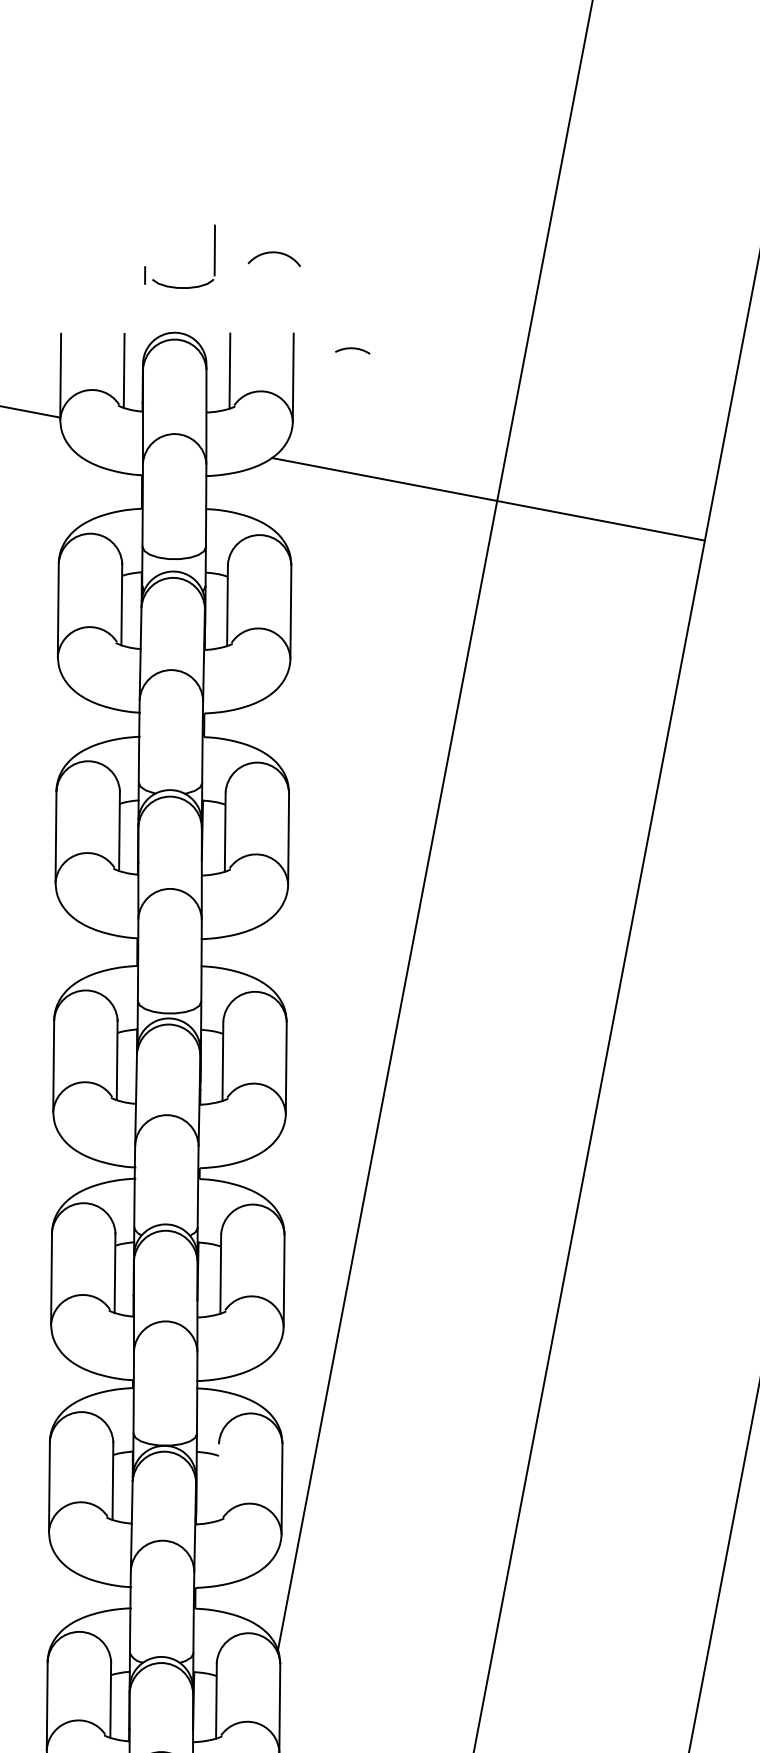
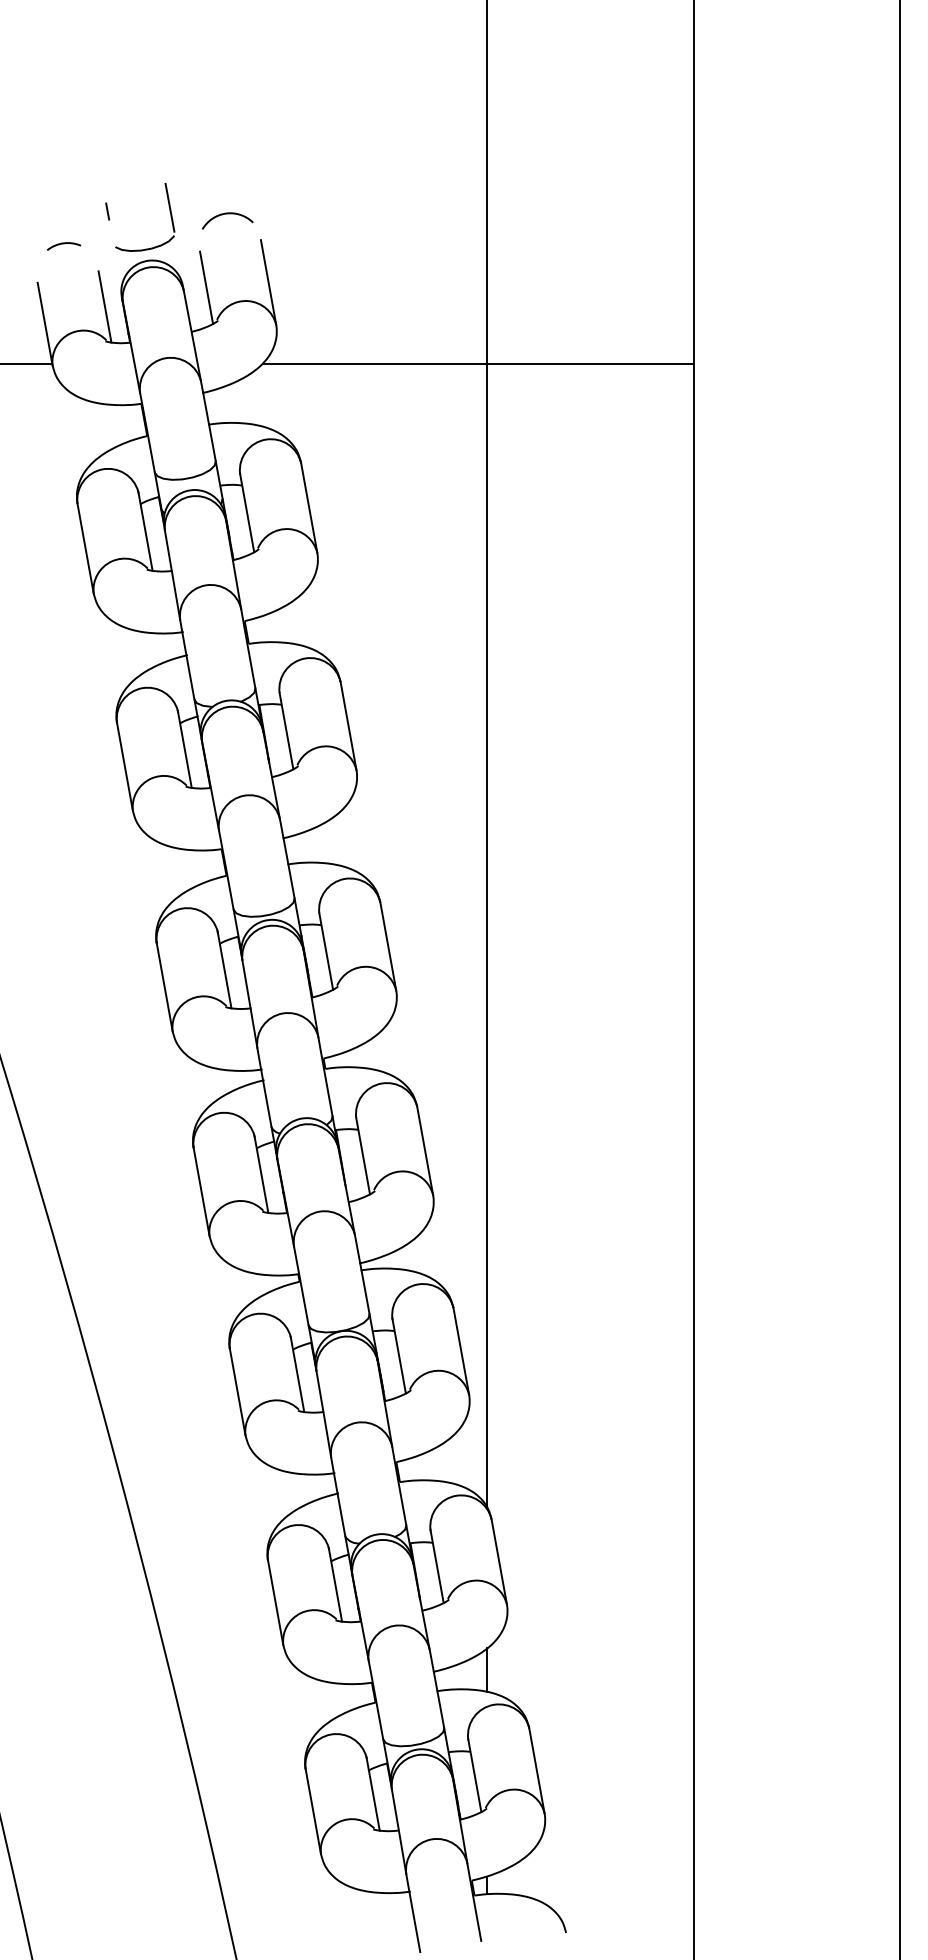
arc: (276, 253) -> (227, 214), moved
part: (213, 254) -> (169, 211), moved
arc: (353, 349) -> (64, 244), moved
line: (217, 1482) -> (398, 1356), added

